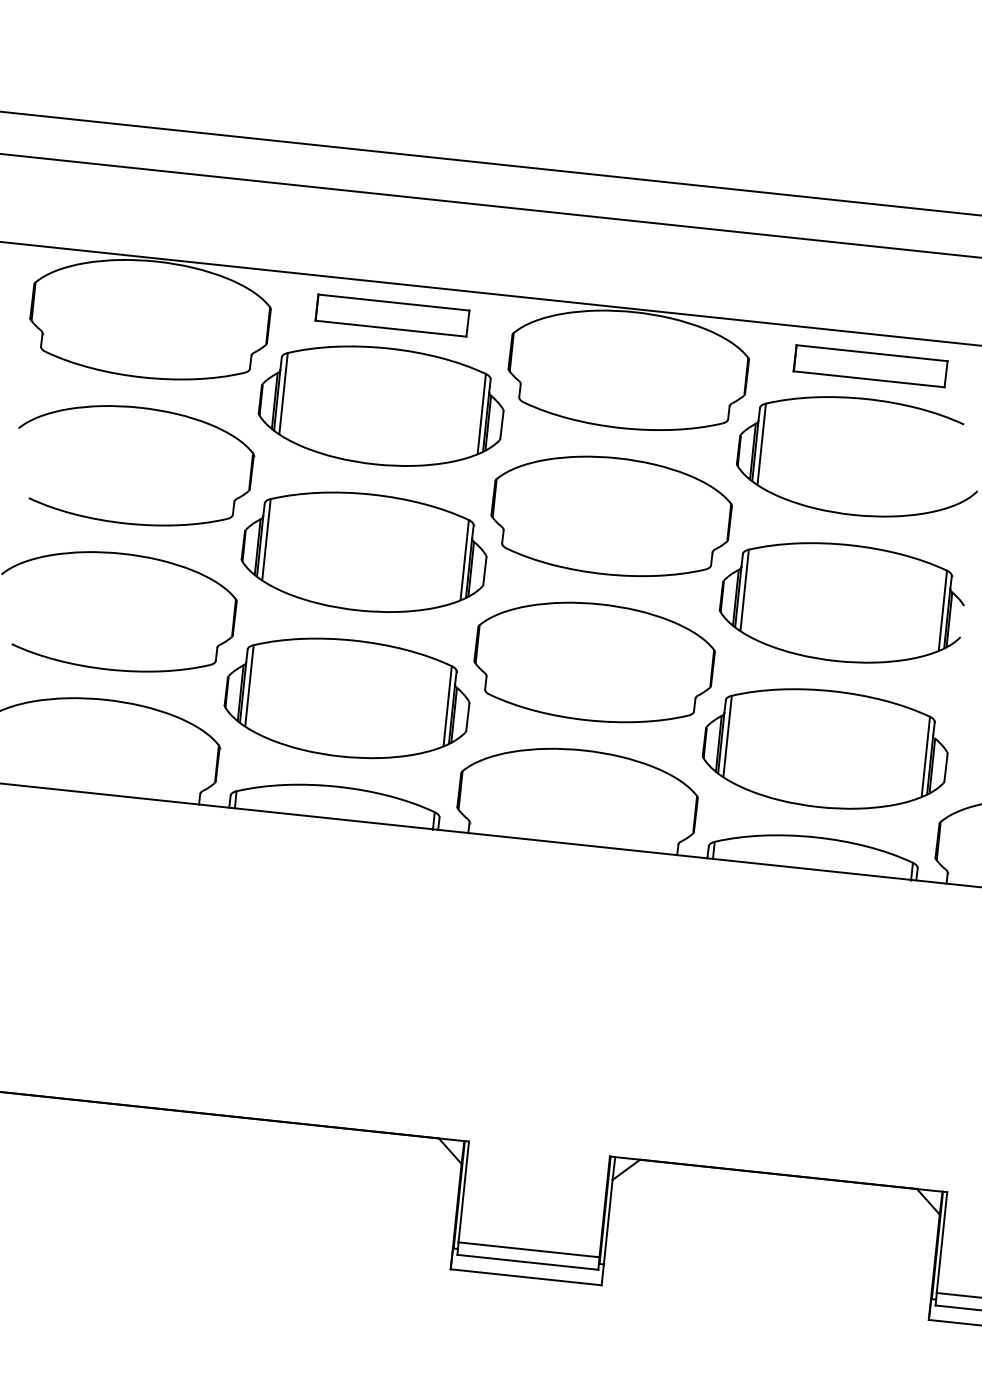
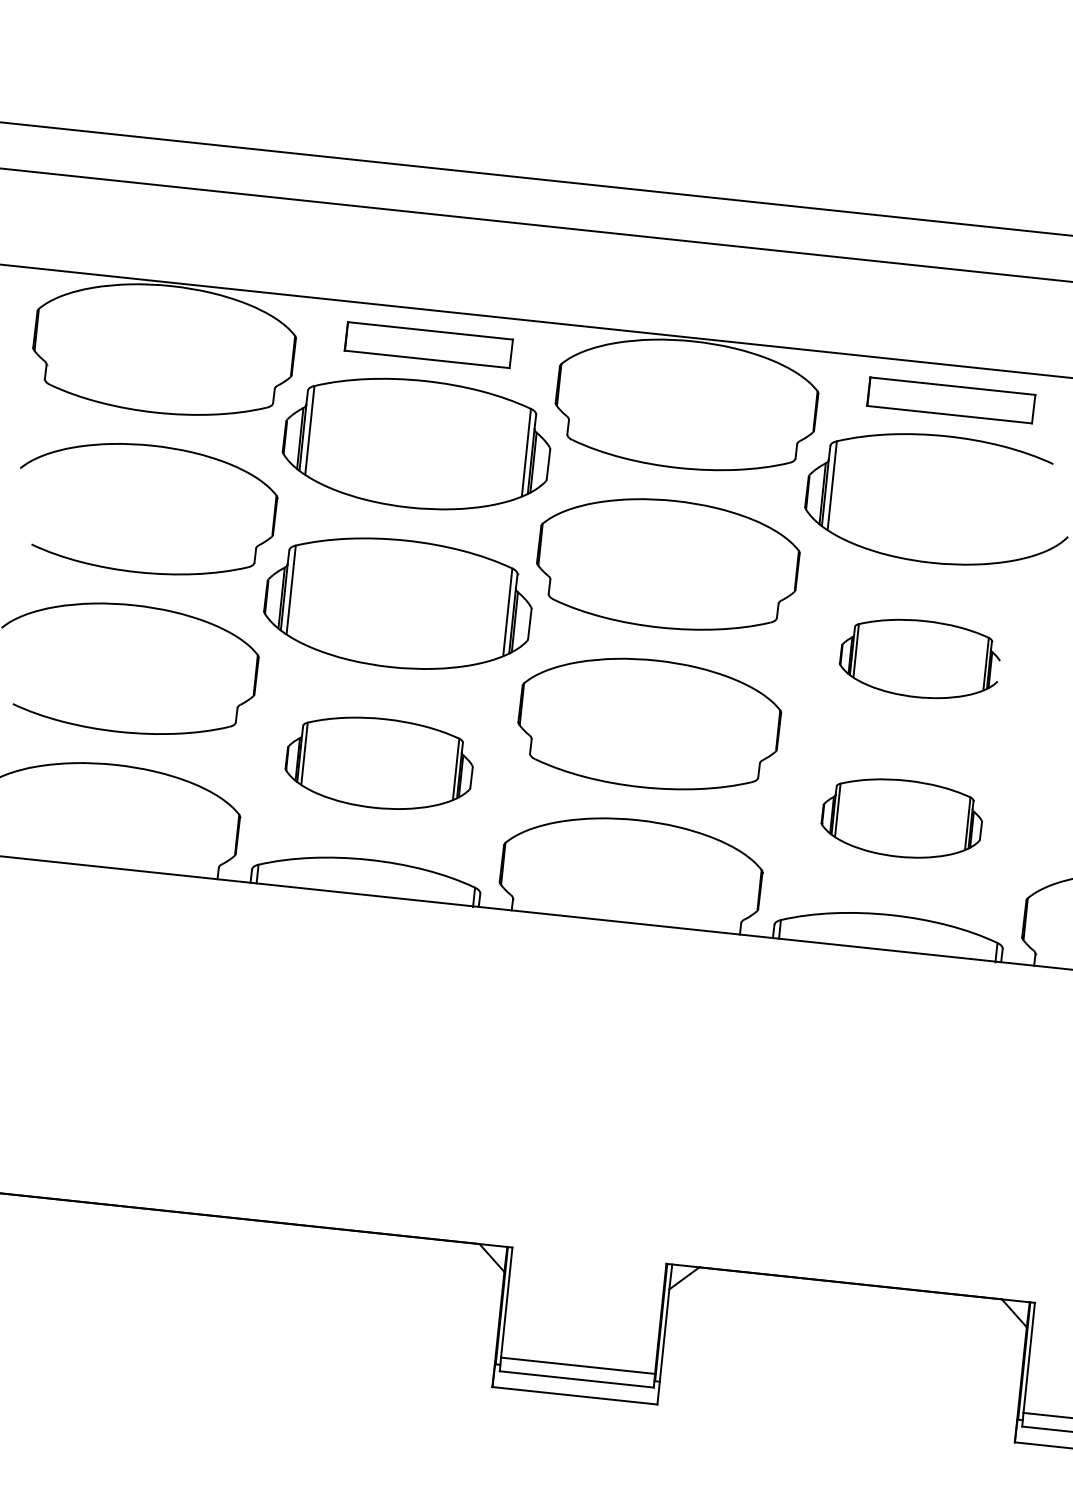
part: (841, 602) -> (919, 658), size x0.6
part: (346, 698) -> (378, 763), size x0.7
part: (825, 748) -> (901, 818), size x0.6

